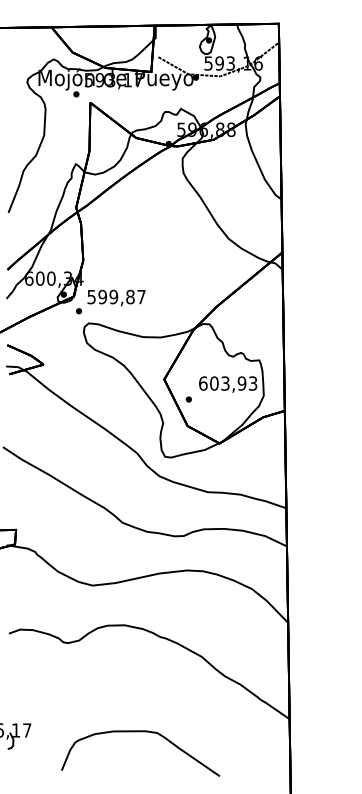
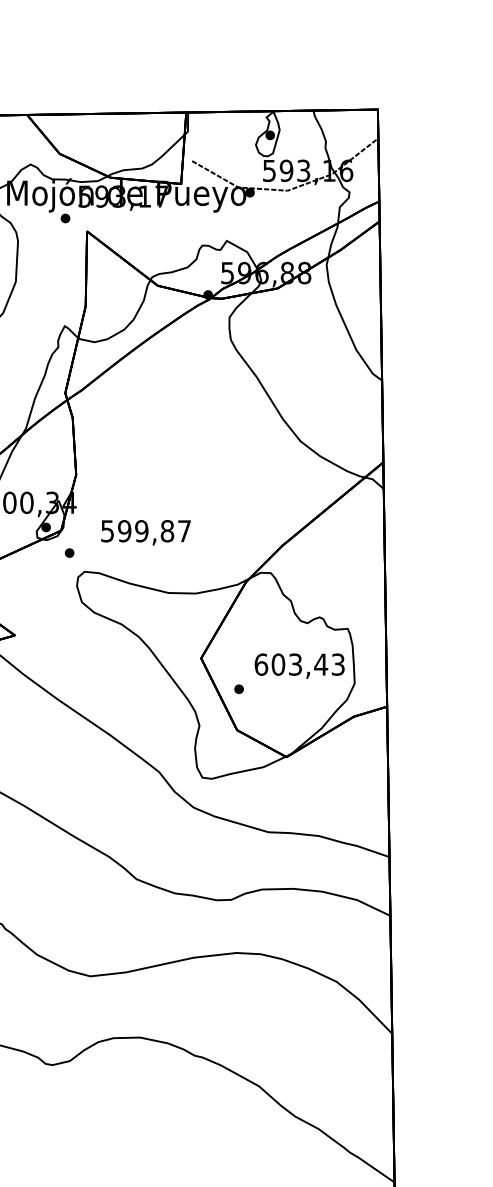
text: (116, 297) -> (145, 531), moved
text: (241, 383) -> (320, 664), 603,93 -> 603,43

